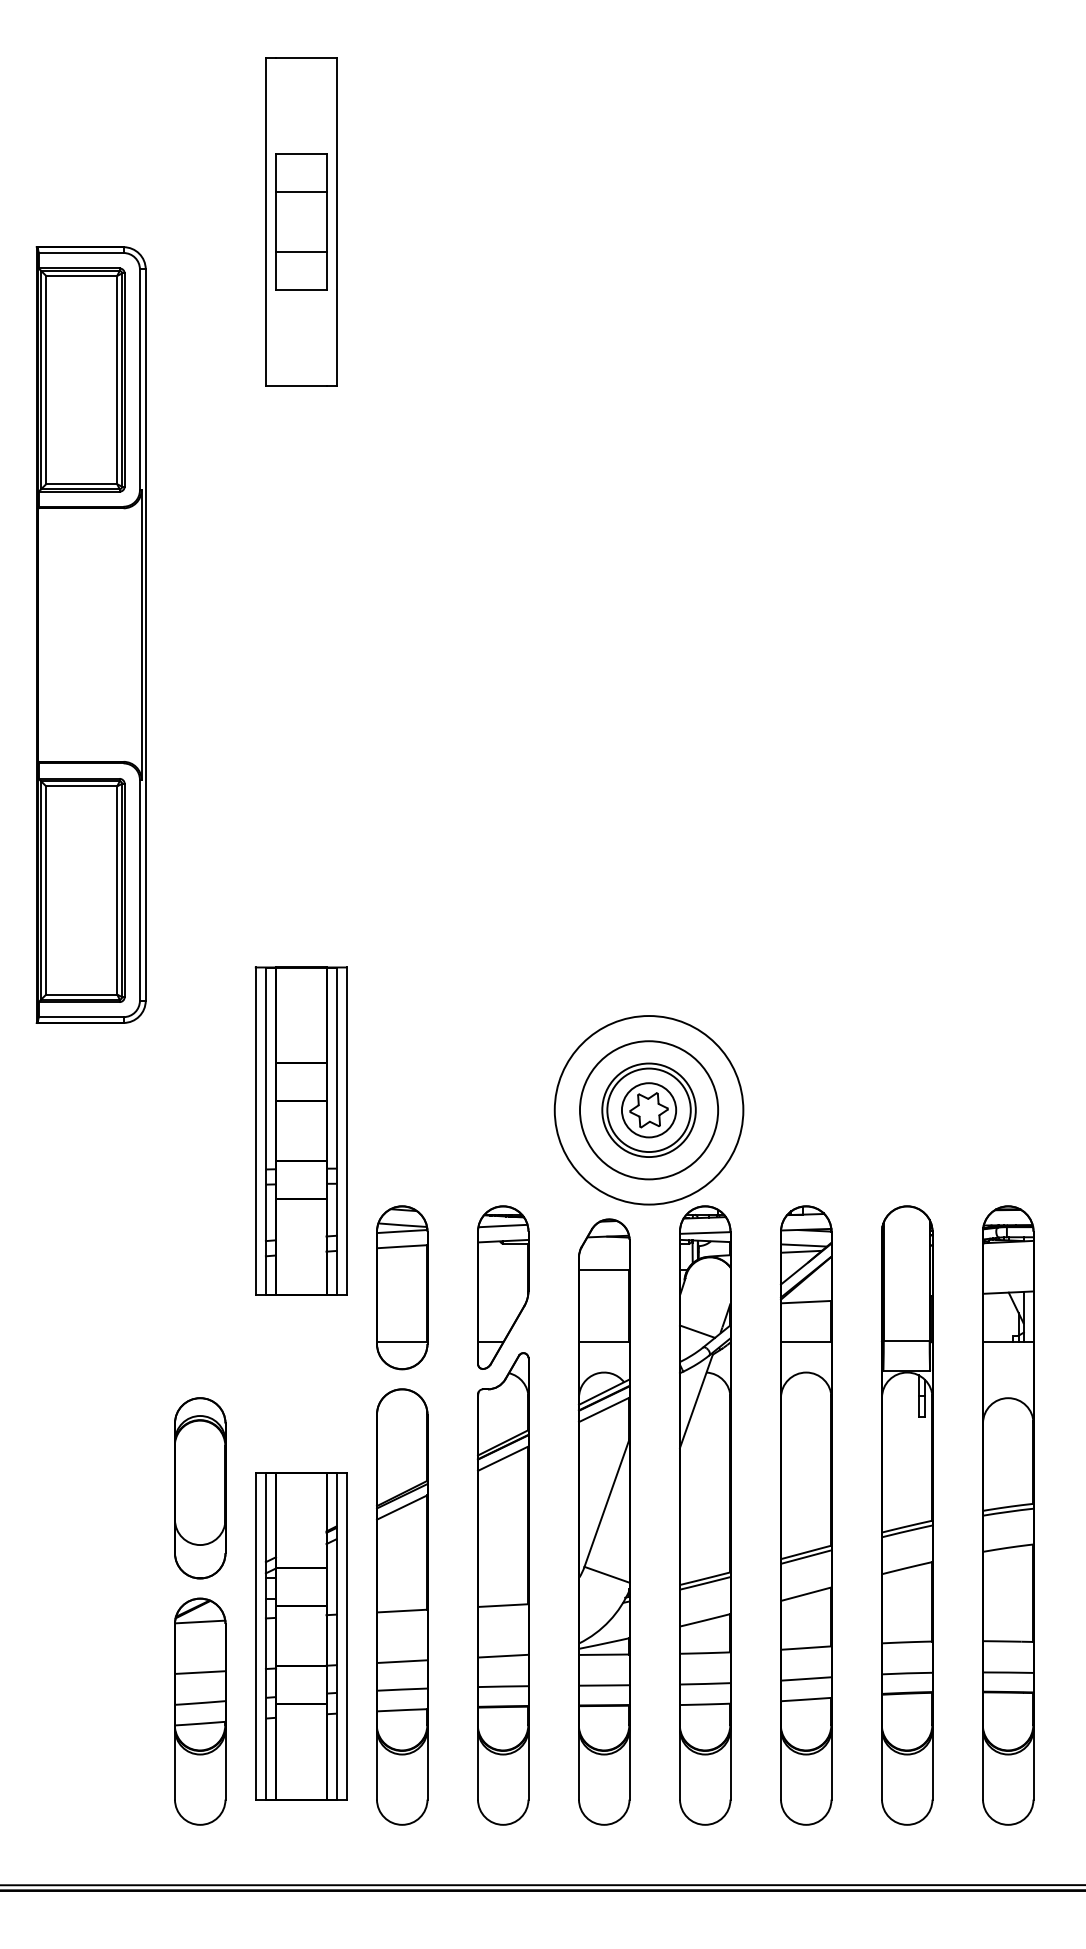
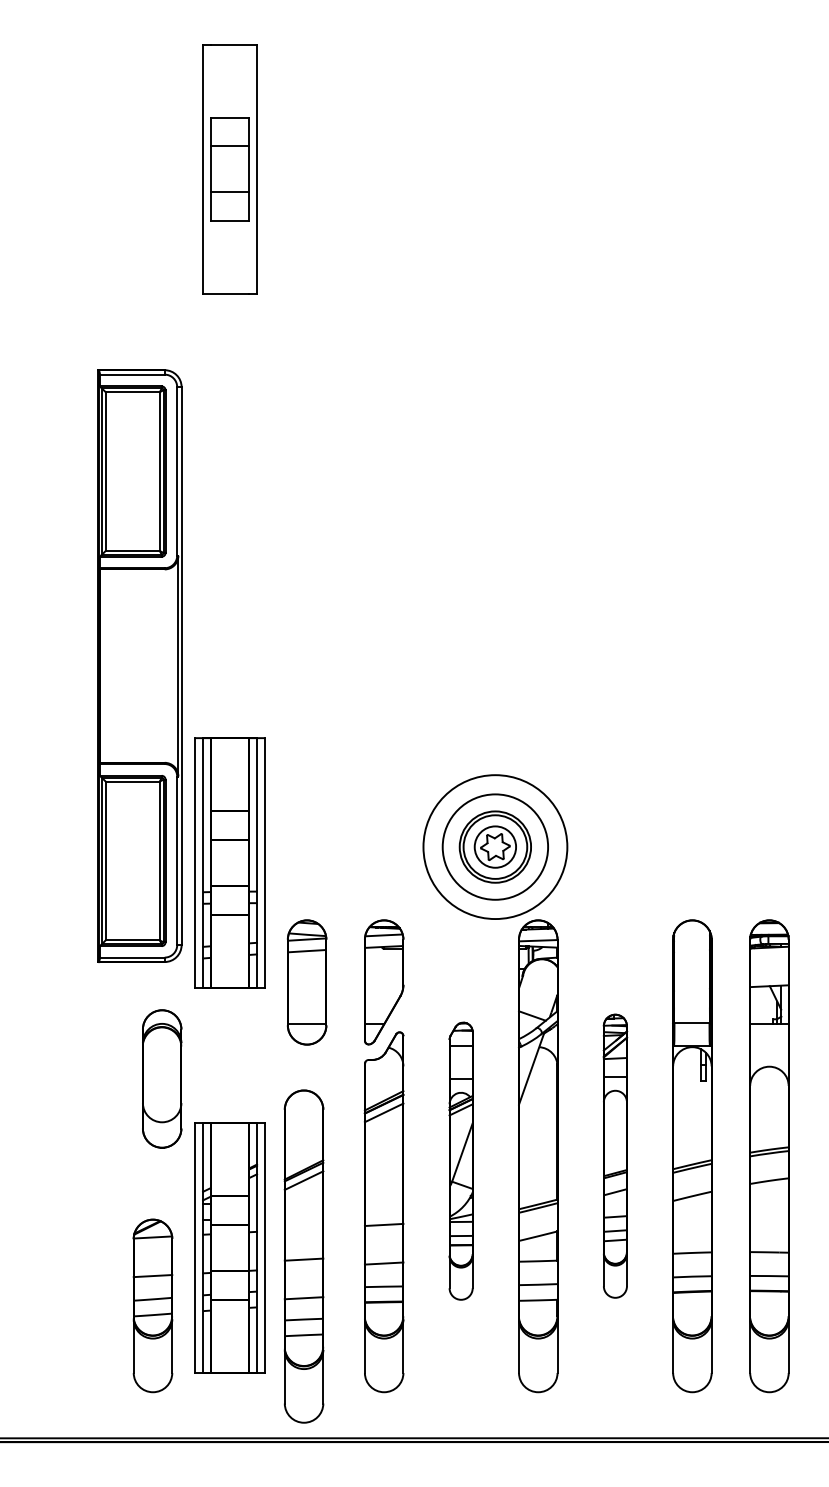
part: (90, 634) -> (139, 665), moved
part: (200, 1488) -> (162, 1079), moved
part: (806, 1515) -> (615, 1156), size x0.6
part: (603, 1521) -> (460, 1160), size x0.6
part: (402, 1606) -> (304, 1256), moved

